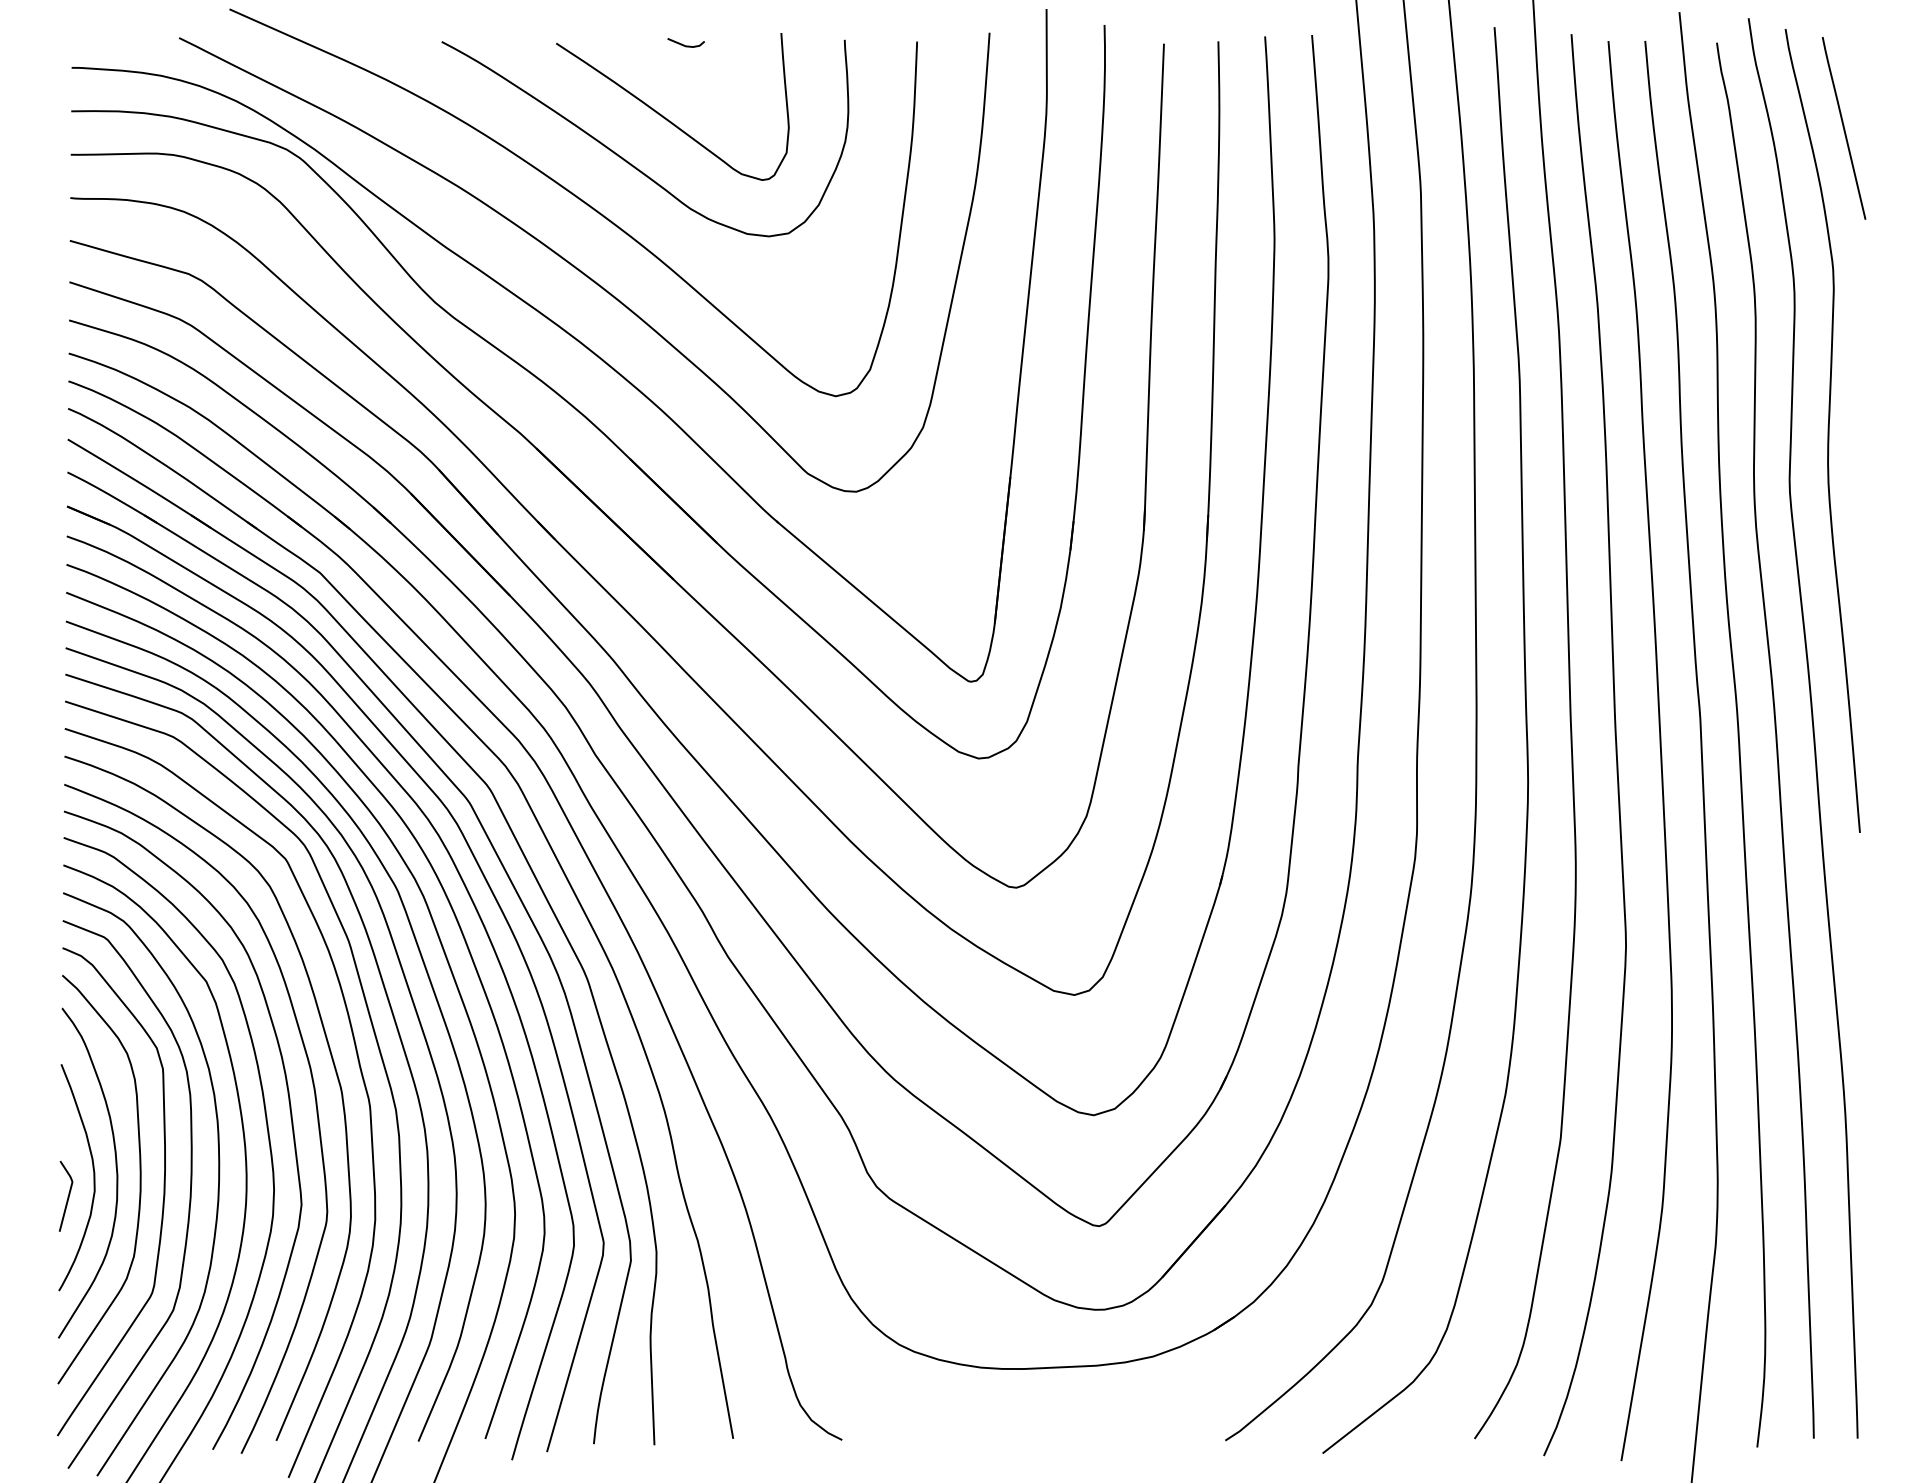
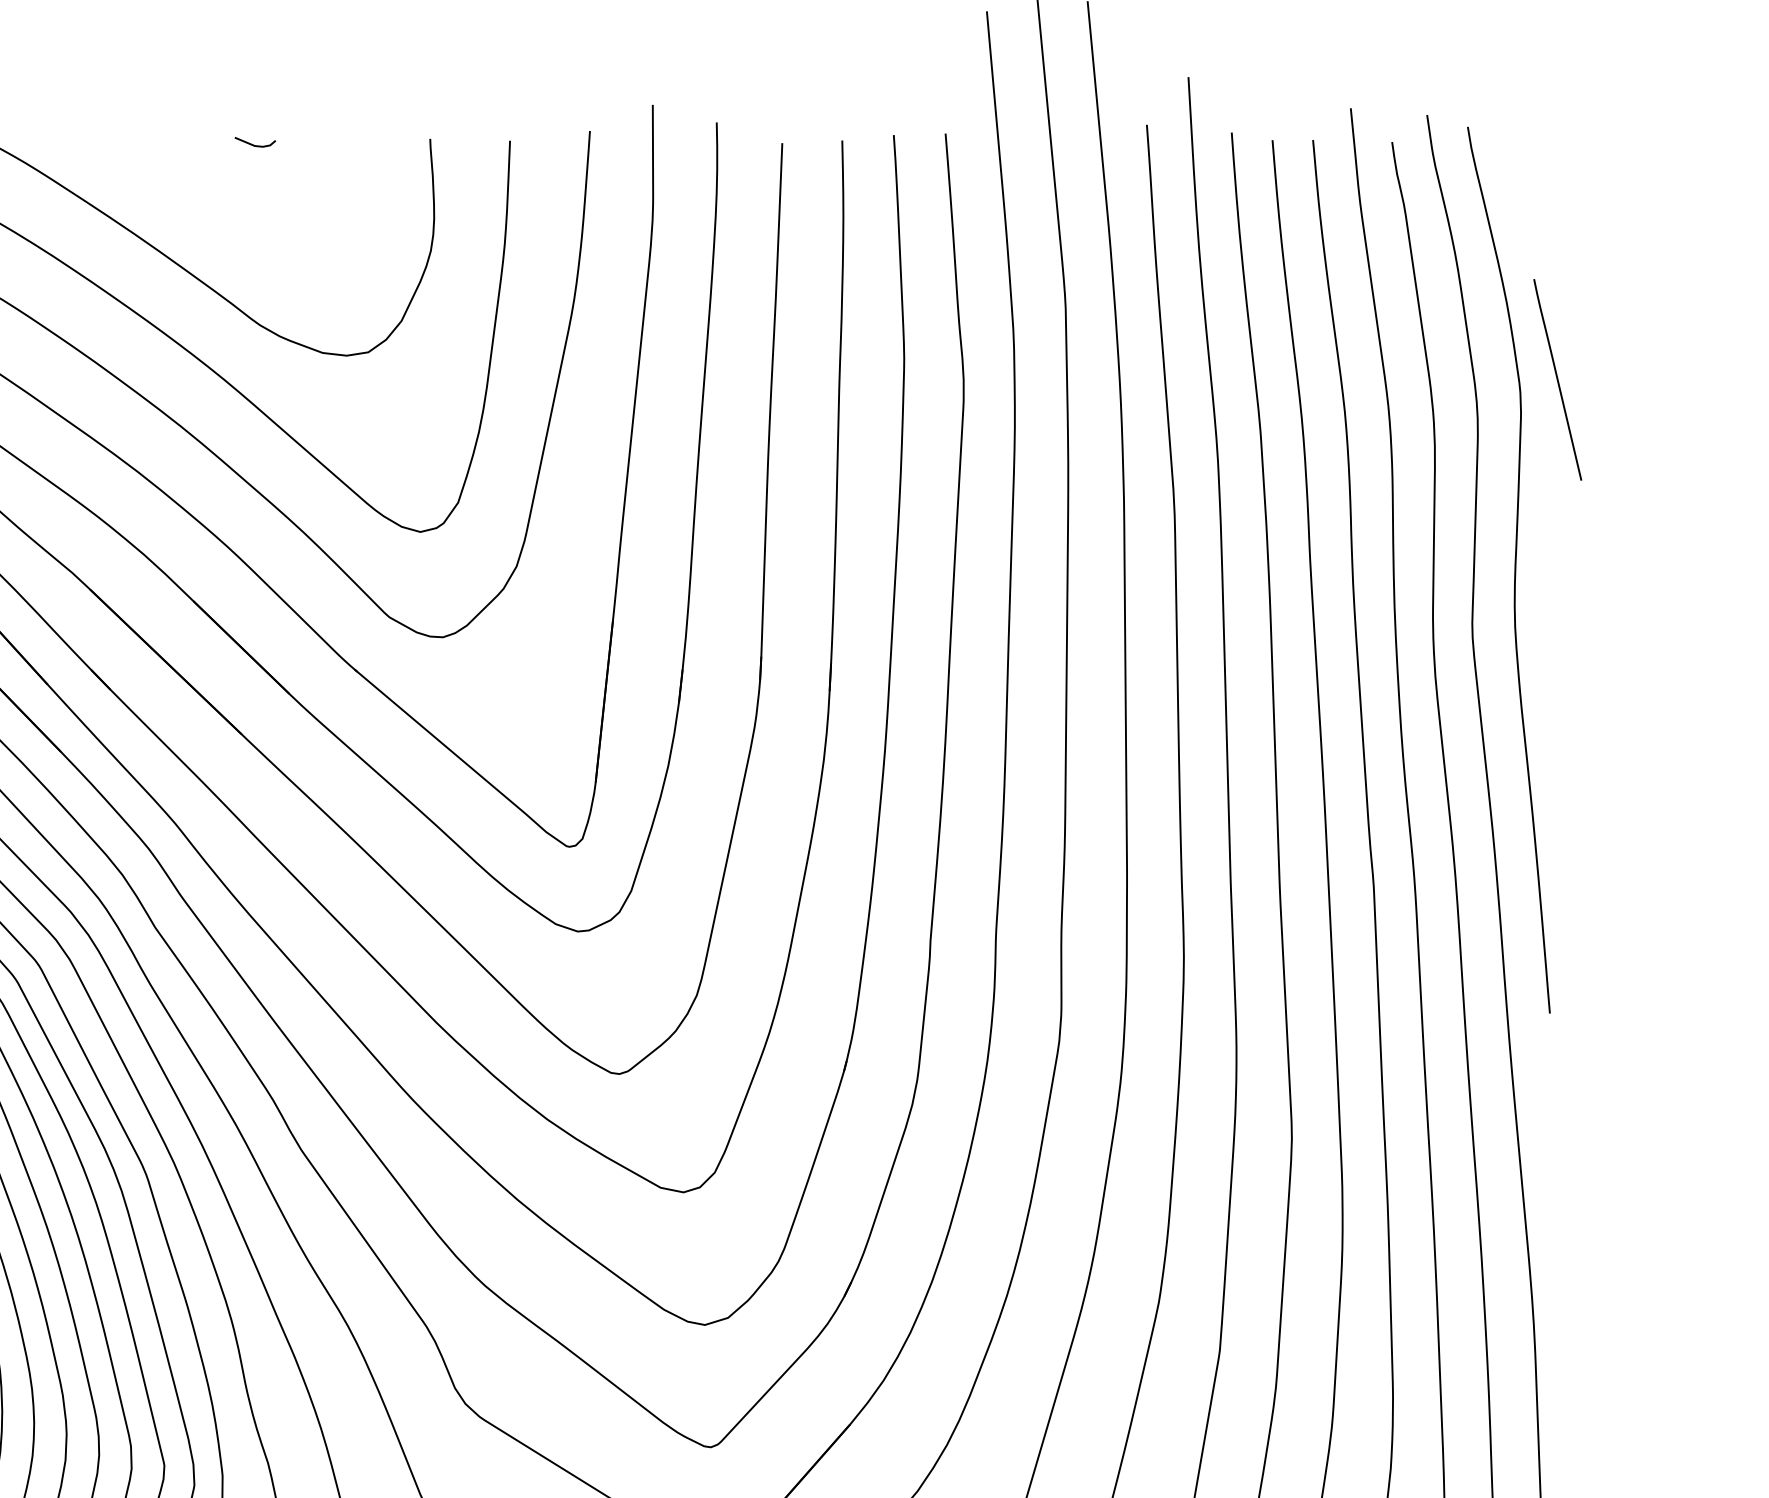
curve: (663, 115) -> (230, 222), removed
line: (1843, 128) -> (1557, 380), moved

